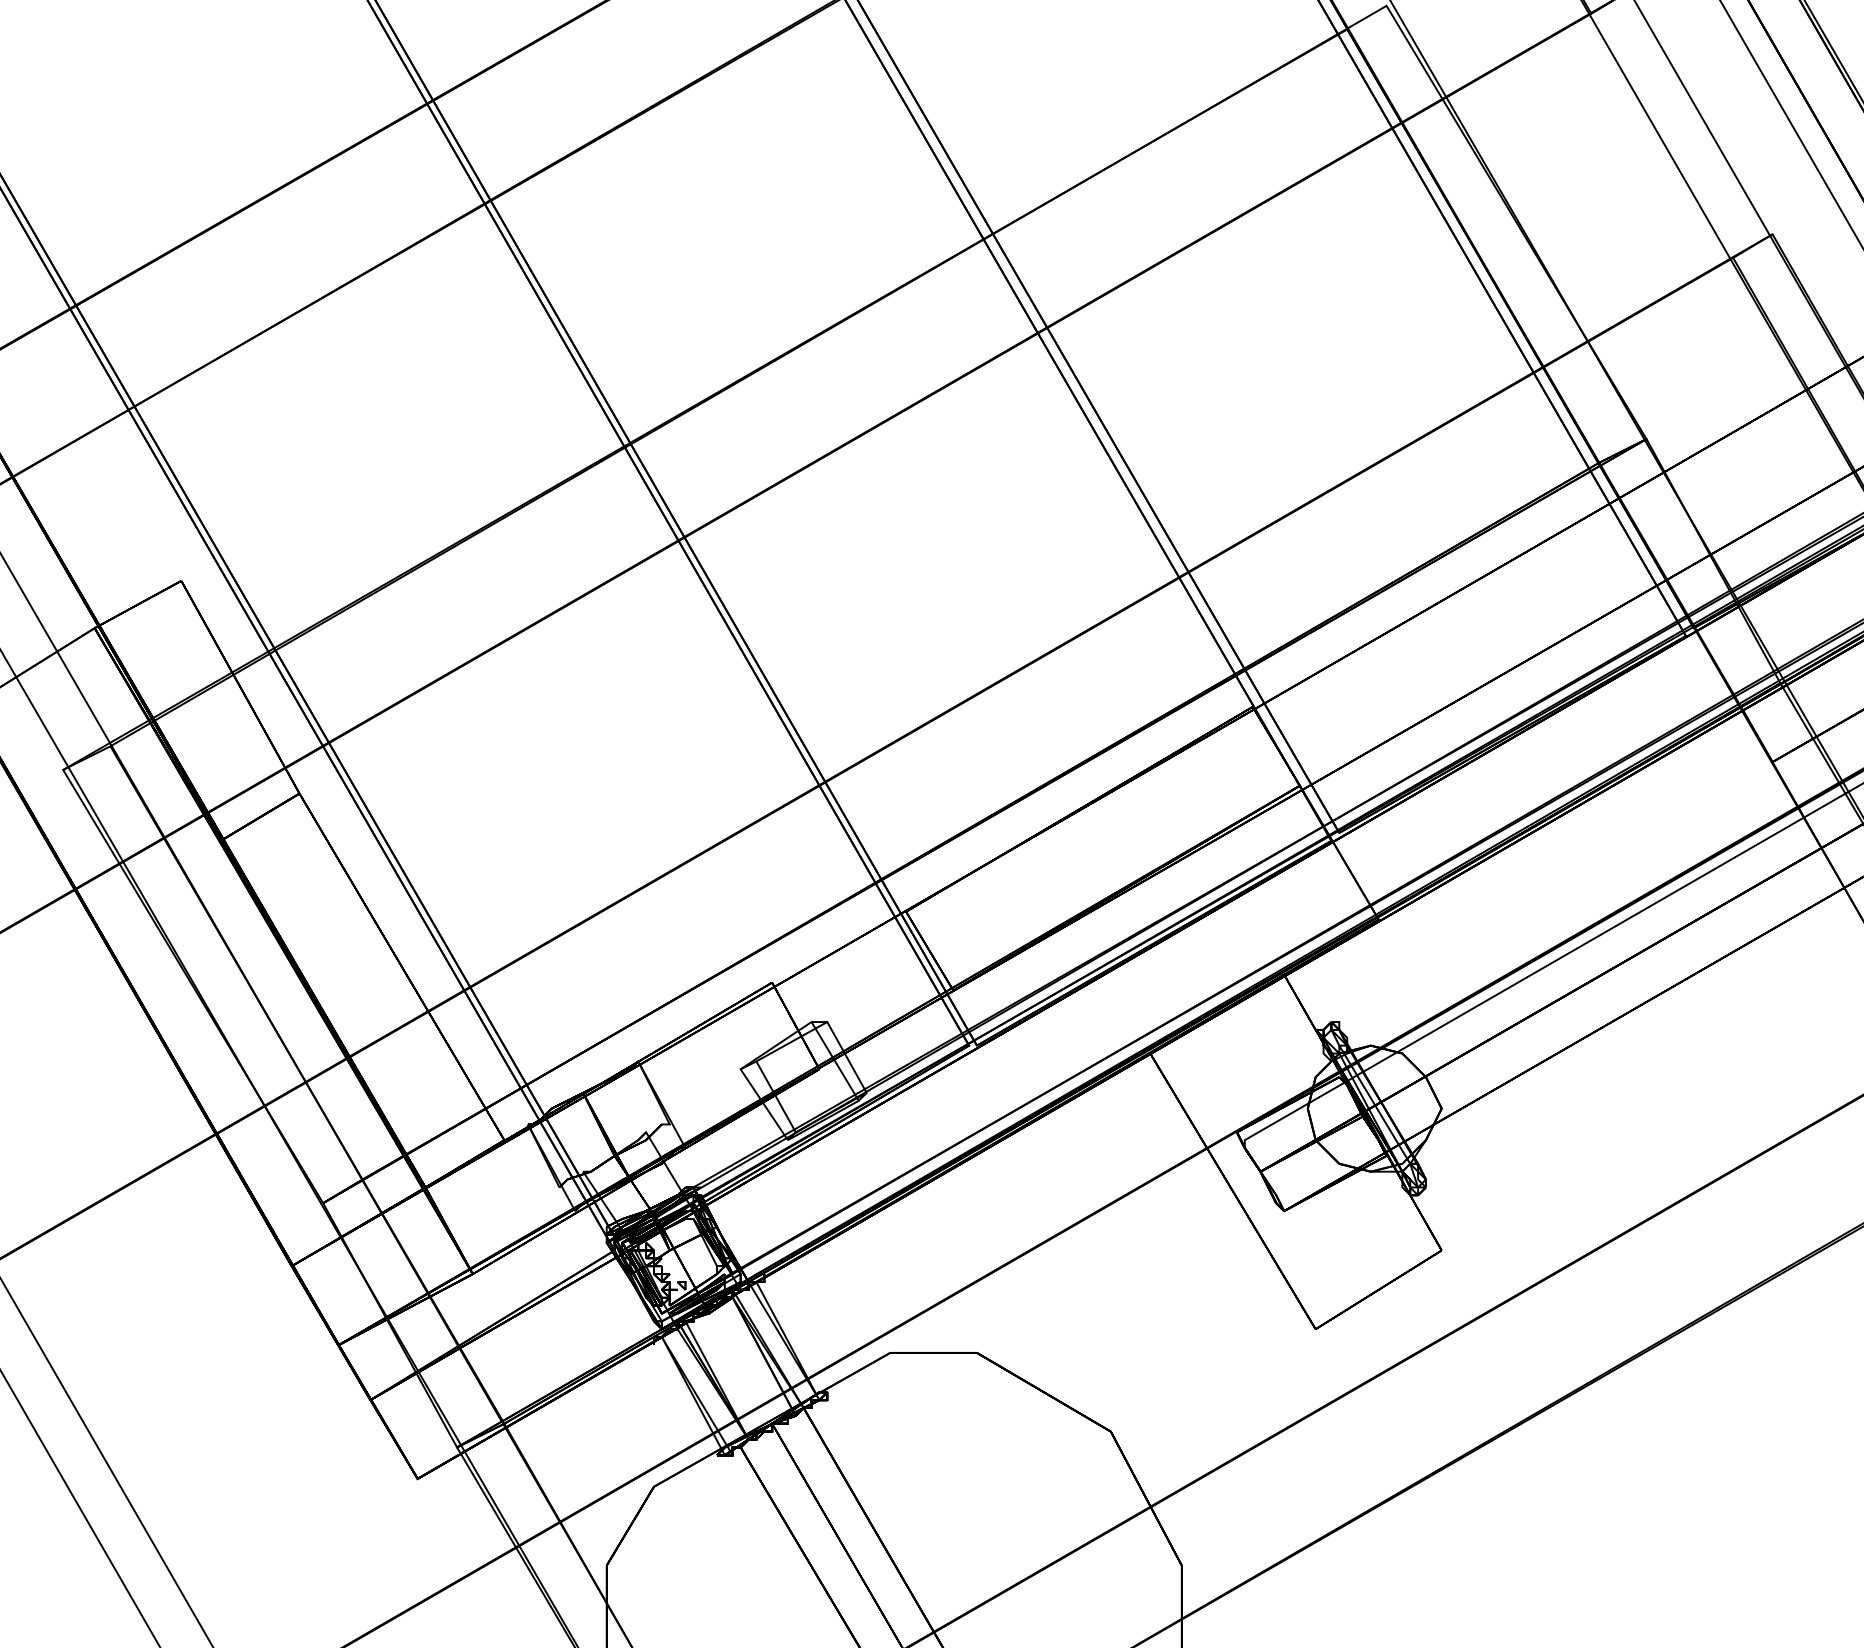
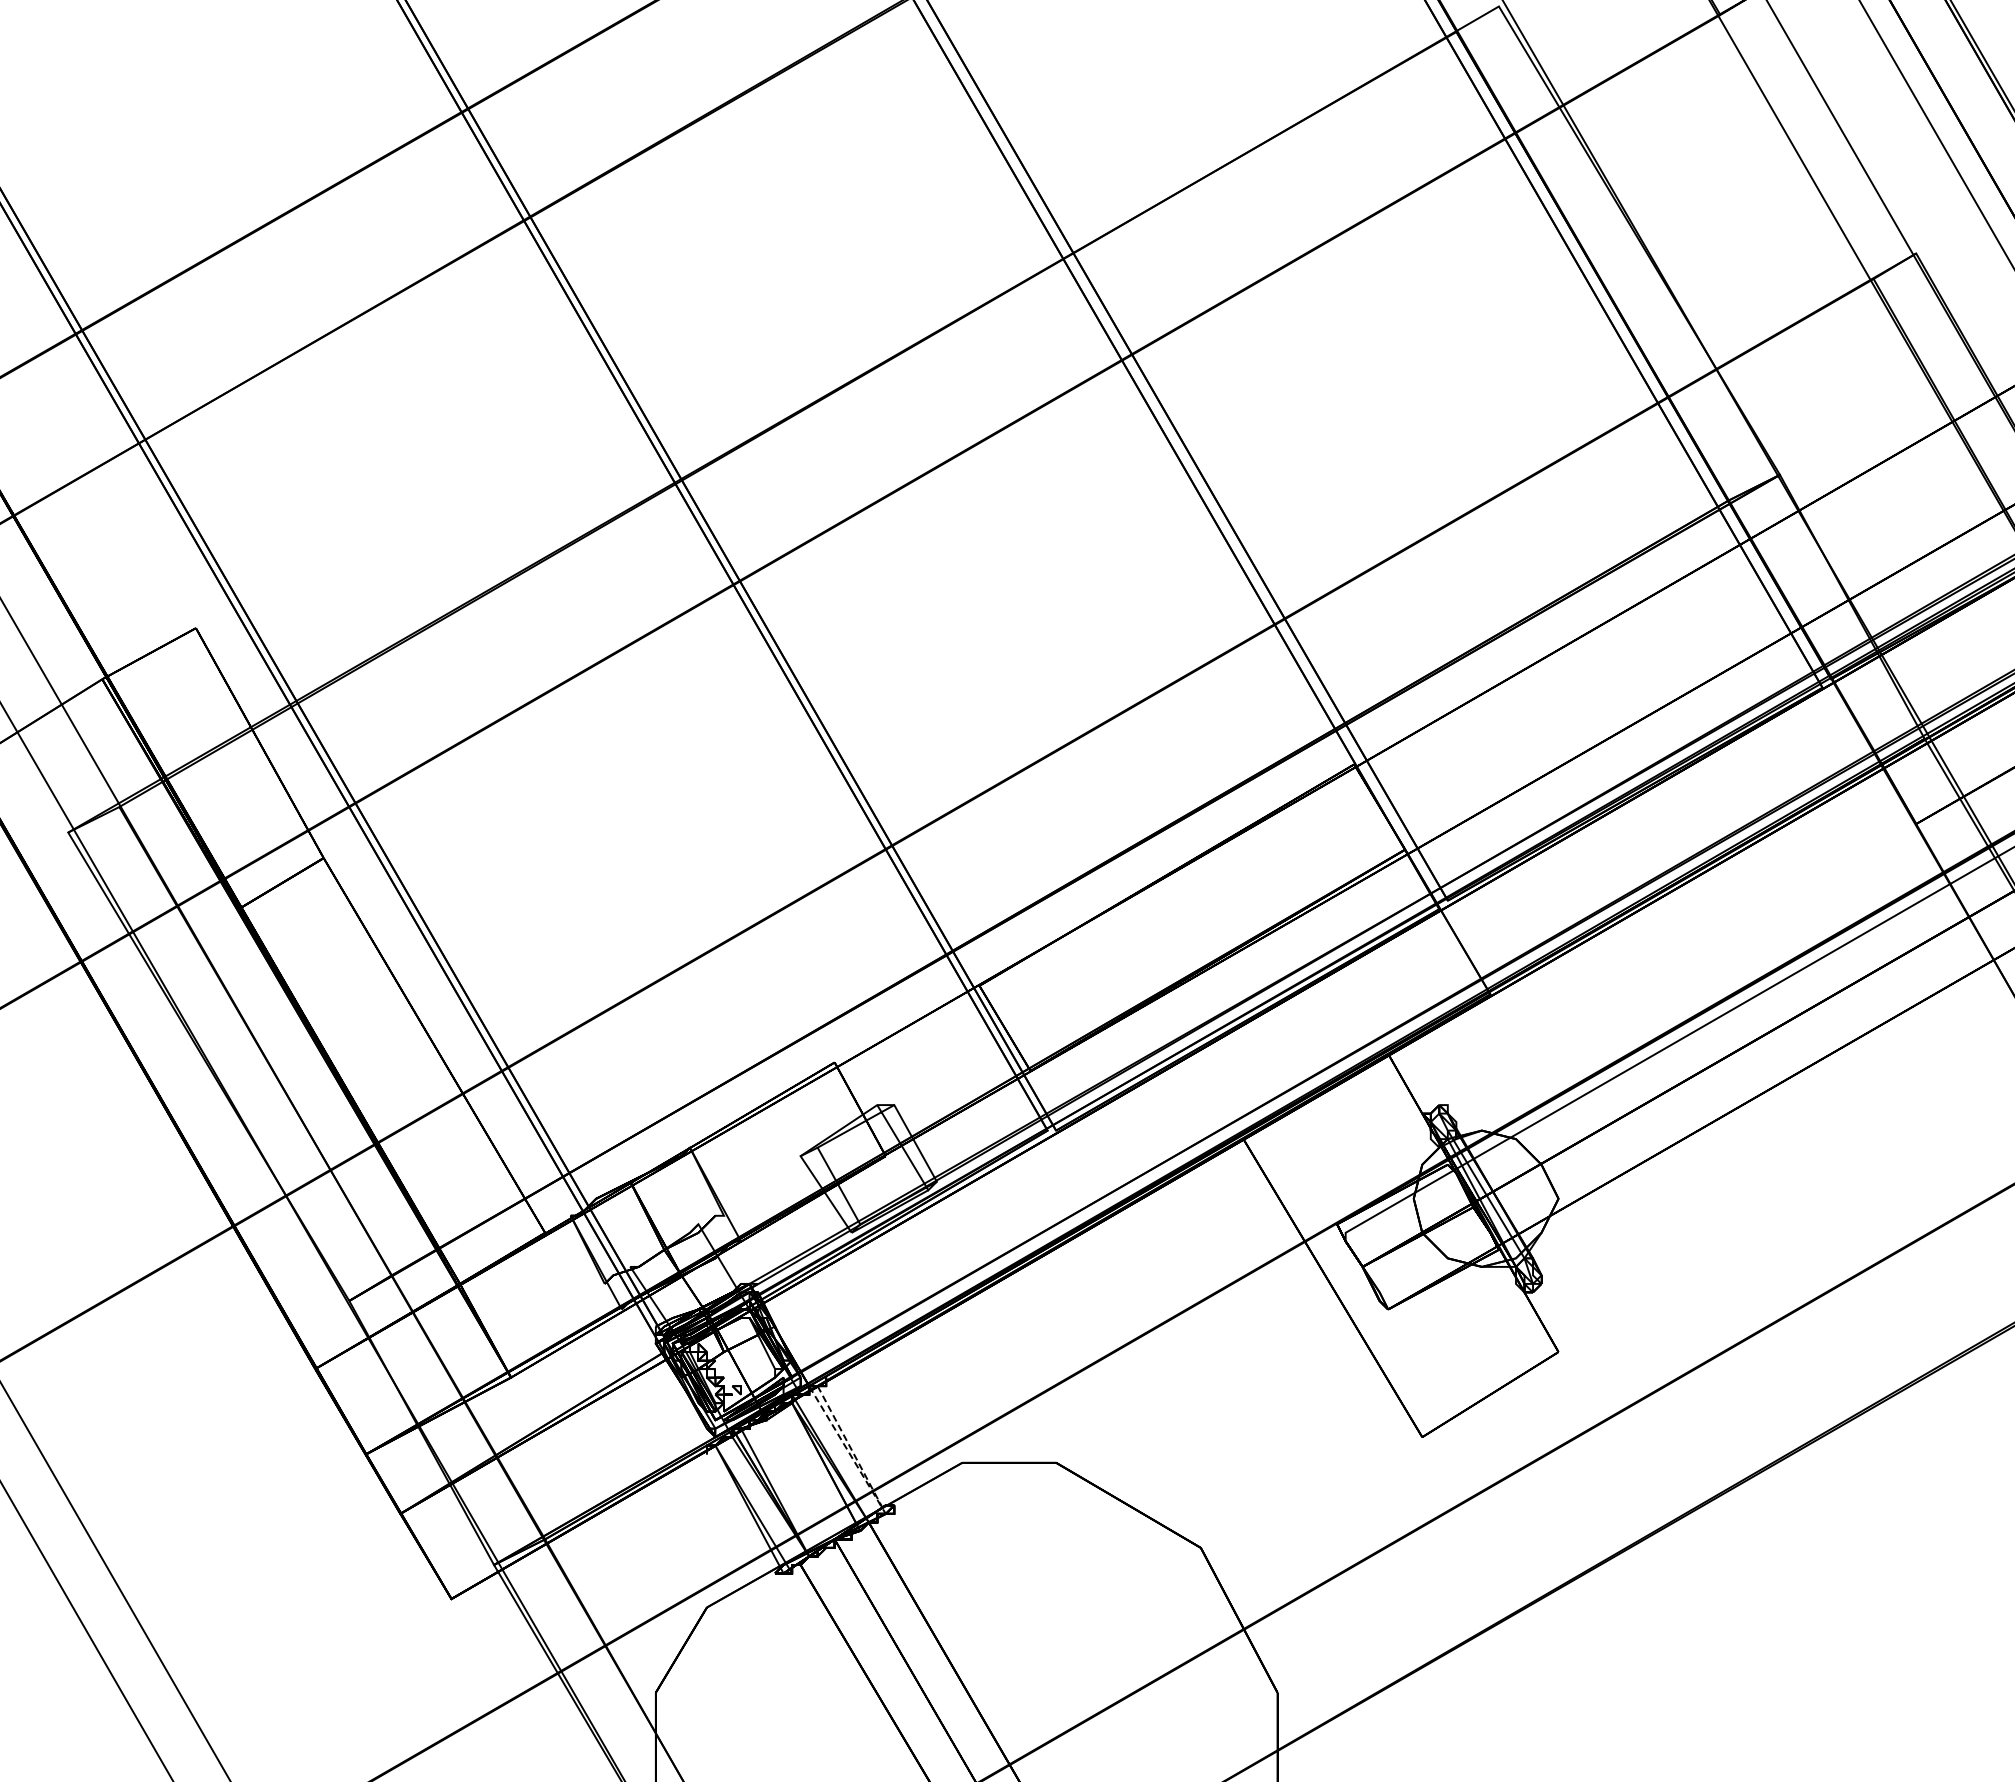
line: (818, 1398) -> (884, 1512), solid -> dashed

